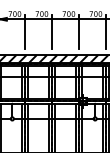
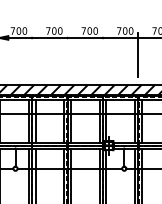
line: (25, 31) -> (32, 54), removed
line: (51, 31) -> (67, 54), removed
line: (79, 31) -> (103, 54), removed

